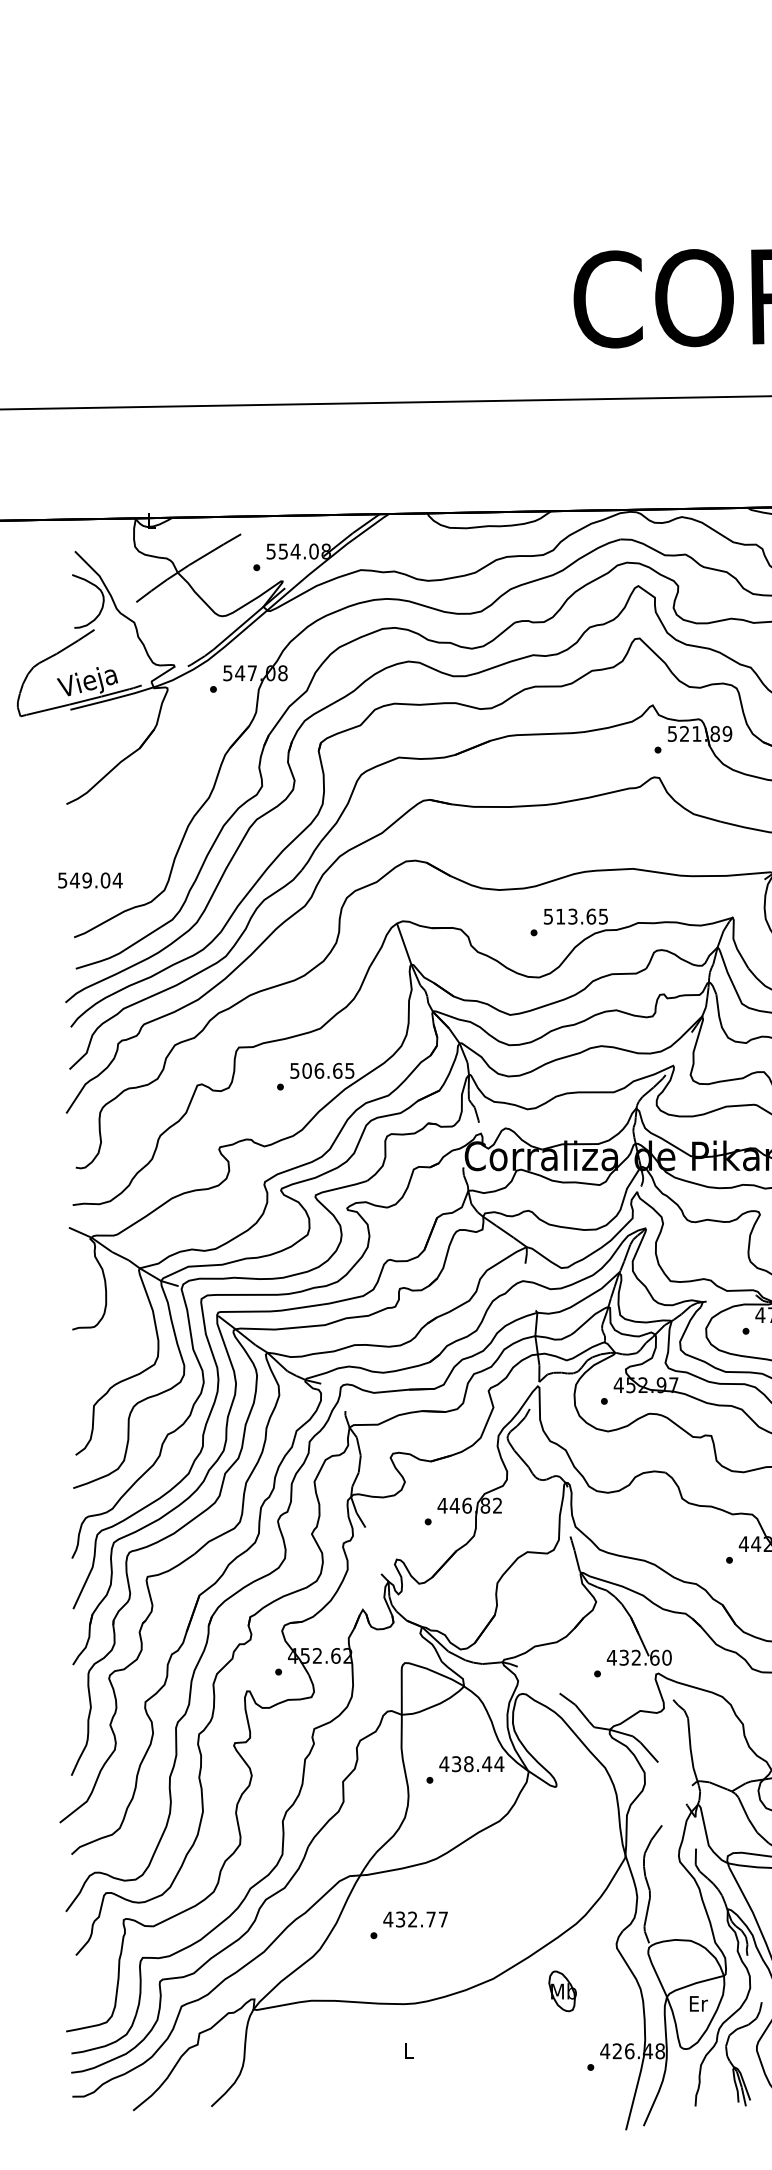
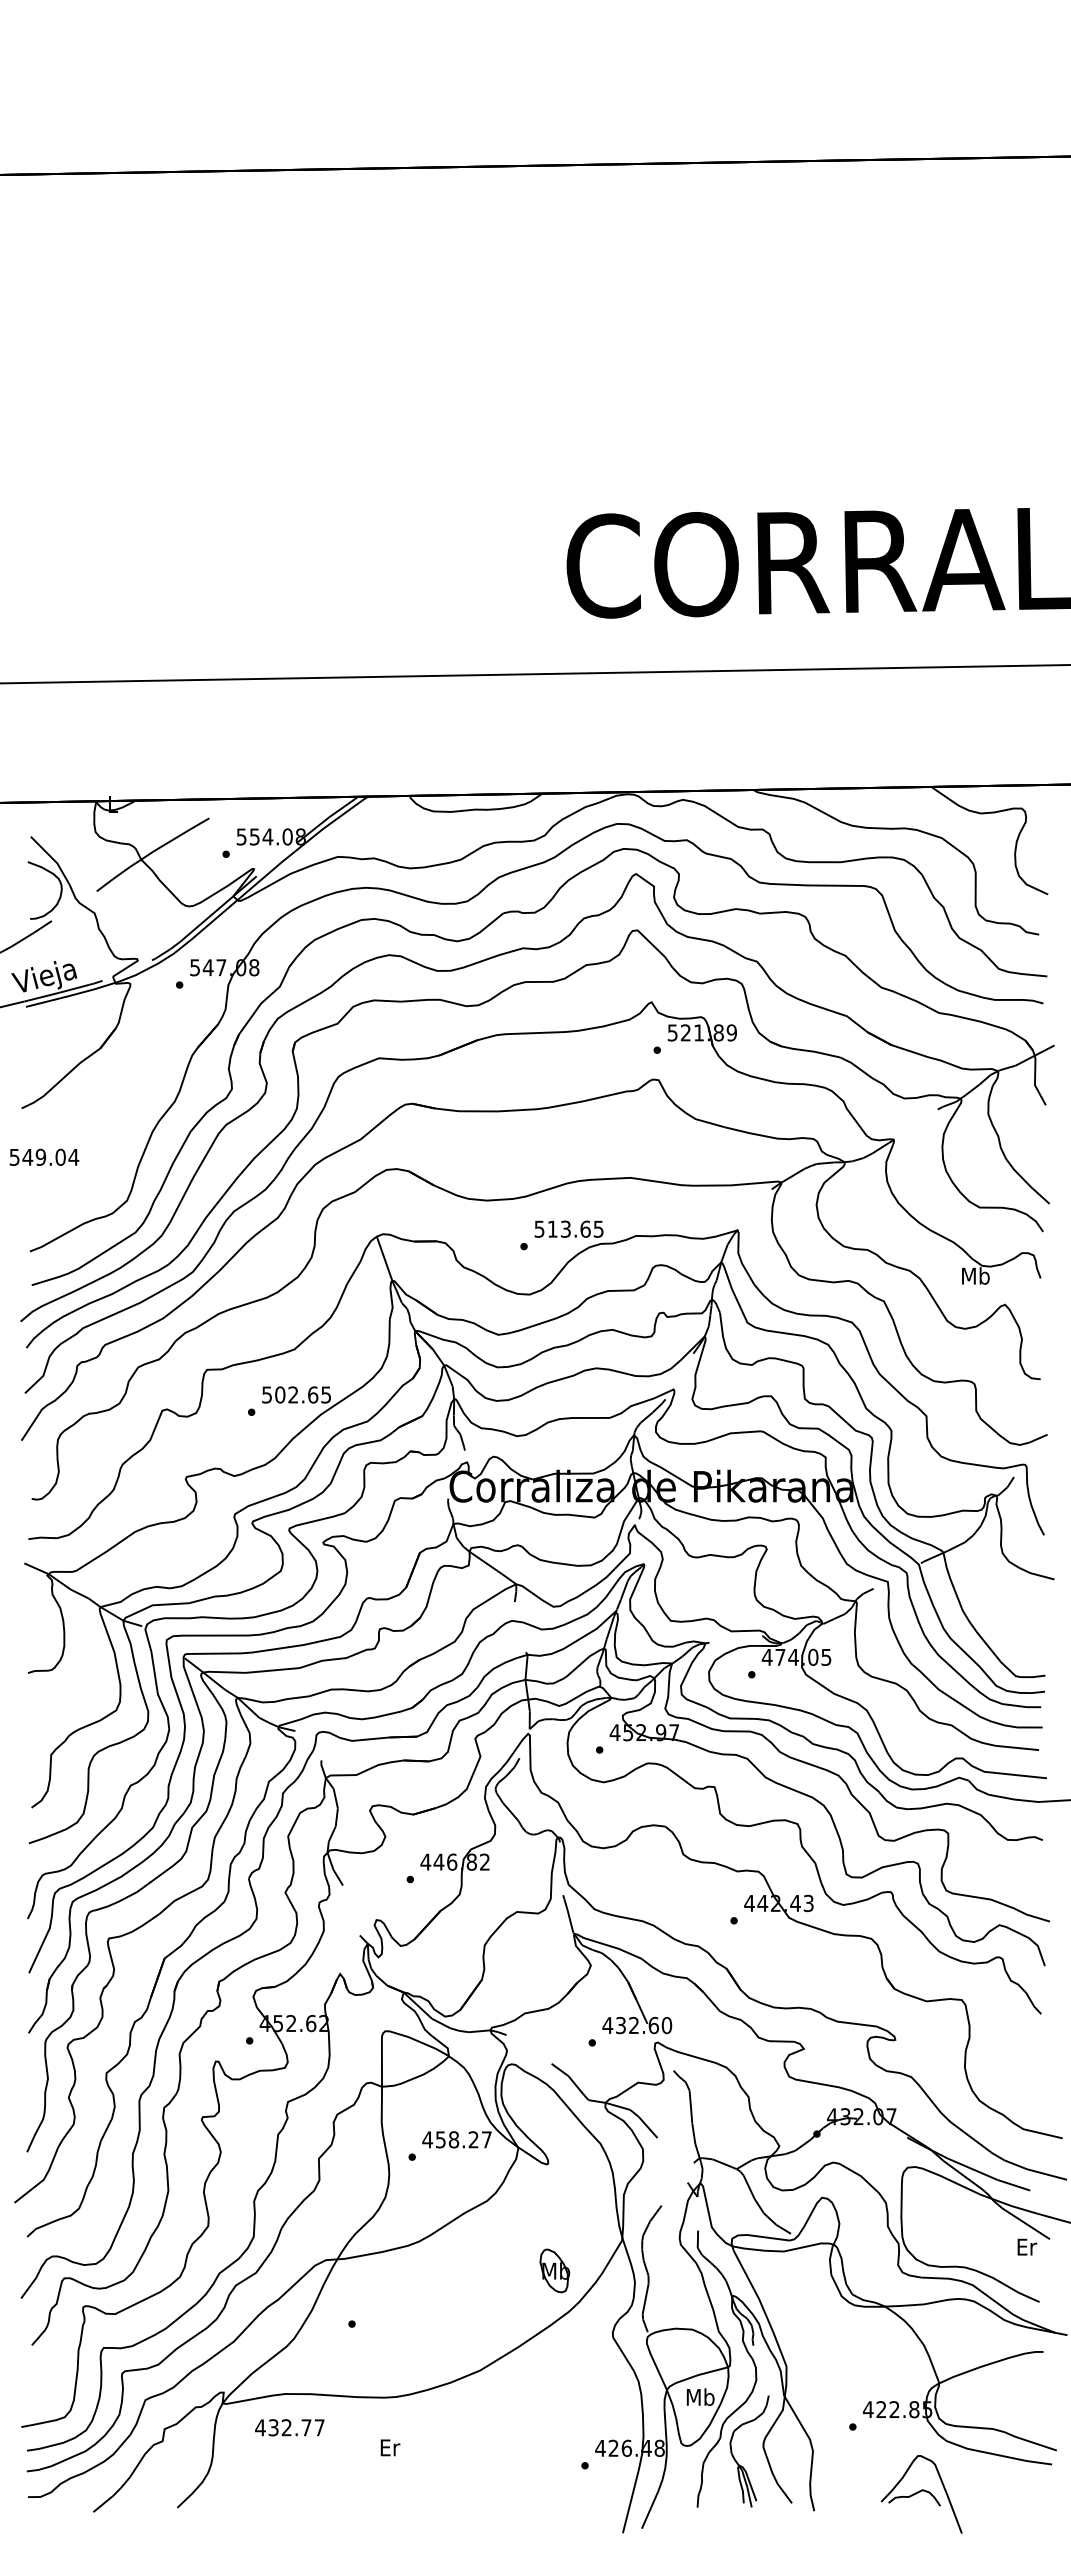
text: (90, 879) -> (44, 1156), moved
text: (319, 1070) -> (293, 1394), 506.65 -> 502.65
text: (478, 1763) -> (464, 2139), 438.44 -> 458.27
text: (415, 1919) -> (289, 2427), moved
part: (562, 1990) -> (554, 2270), moved
text: (698, 2003) -> (700, 2396), Er -> Mb
text: (409, 2050) -> (390, 2447), L -> Er

